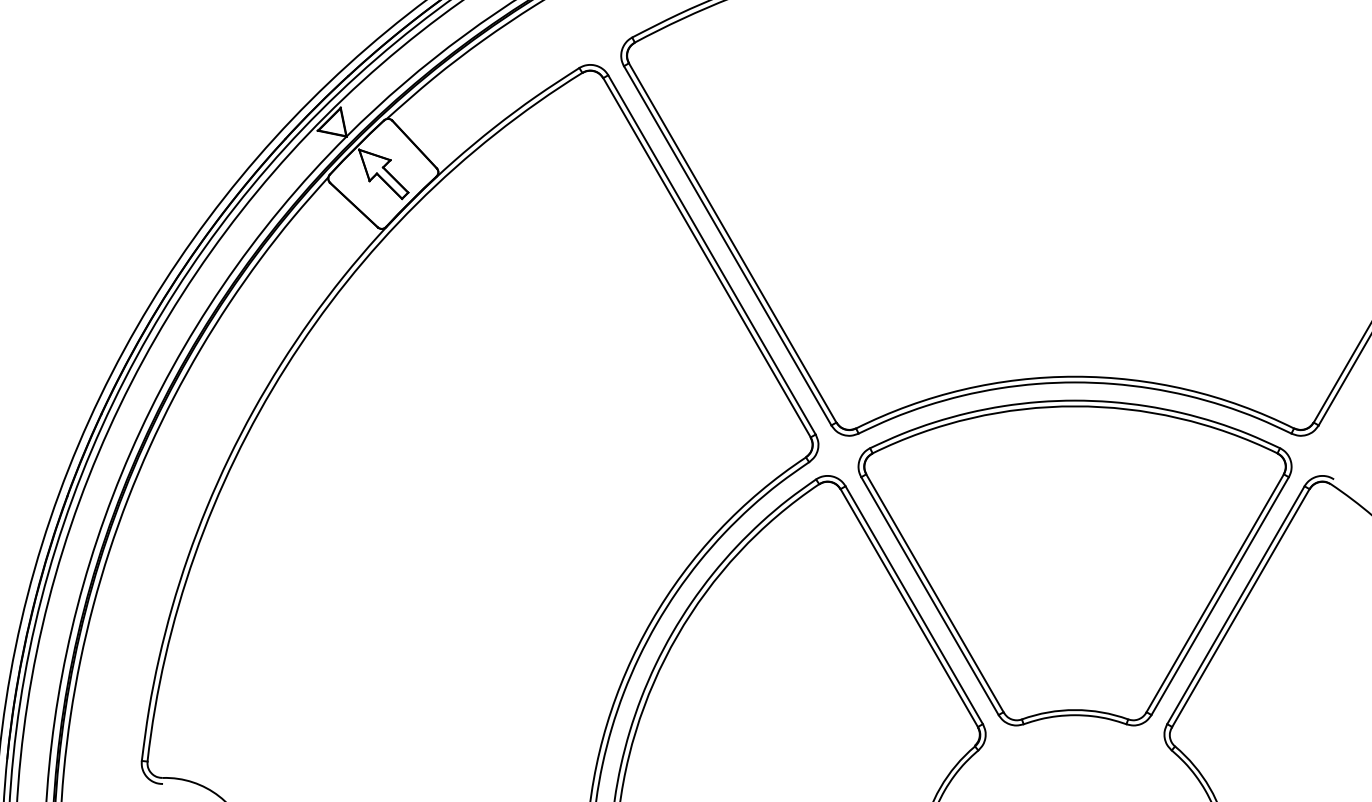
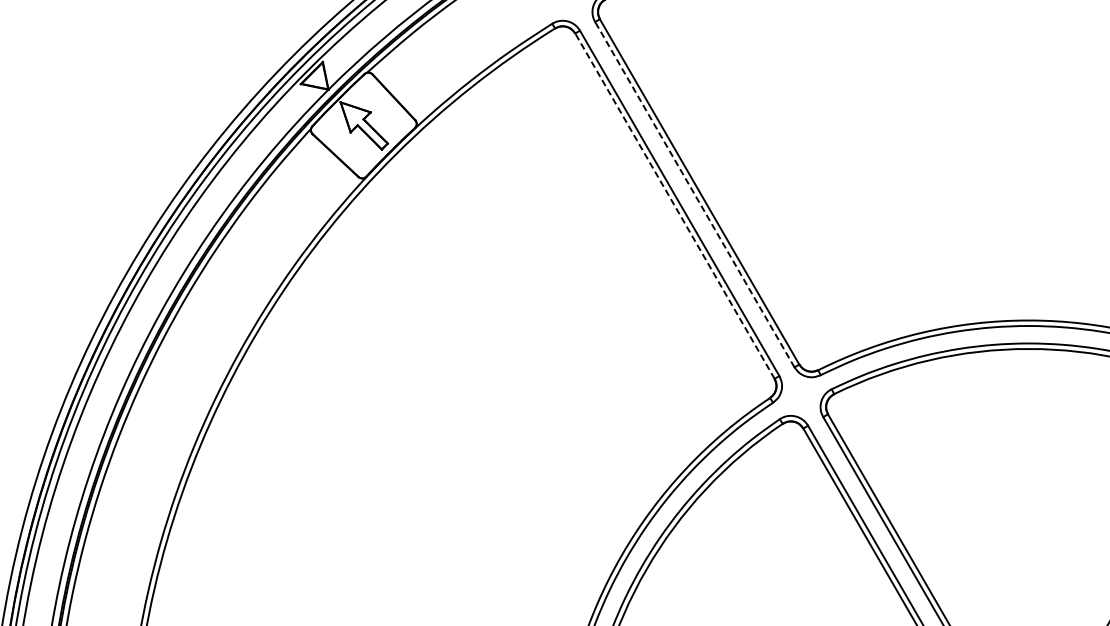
line: (727, 245) -> (694, 194), solid -> dashed
line: (707, 257) -> (675, 205), solid -> dashed

